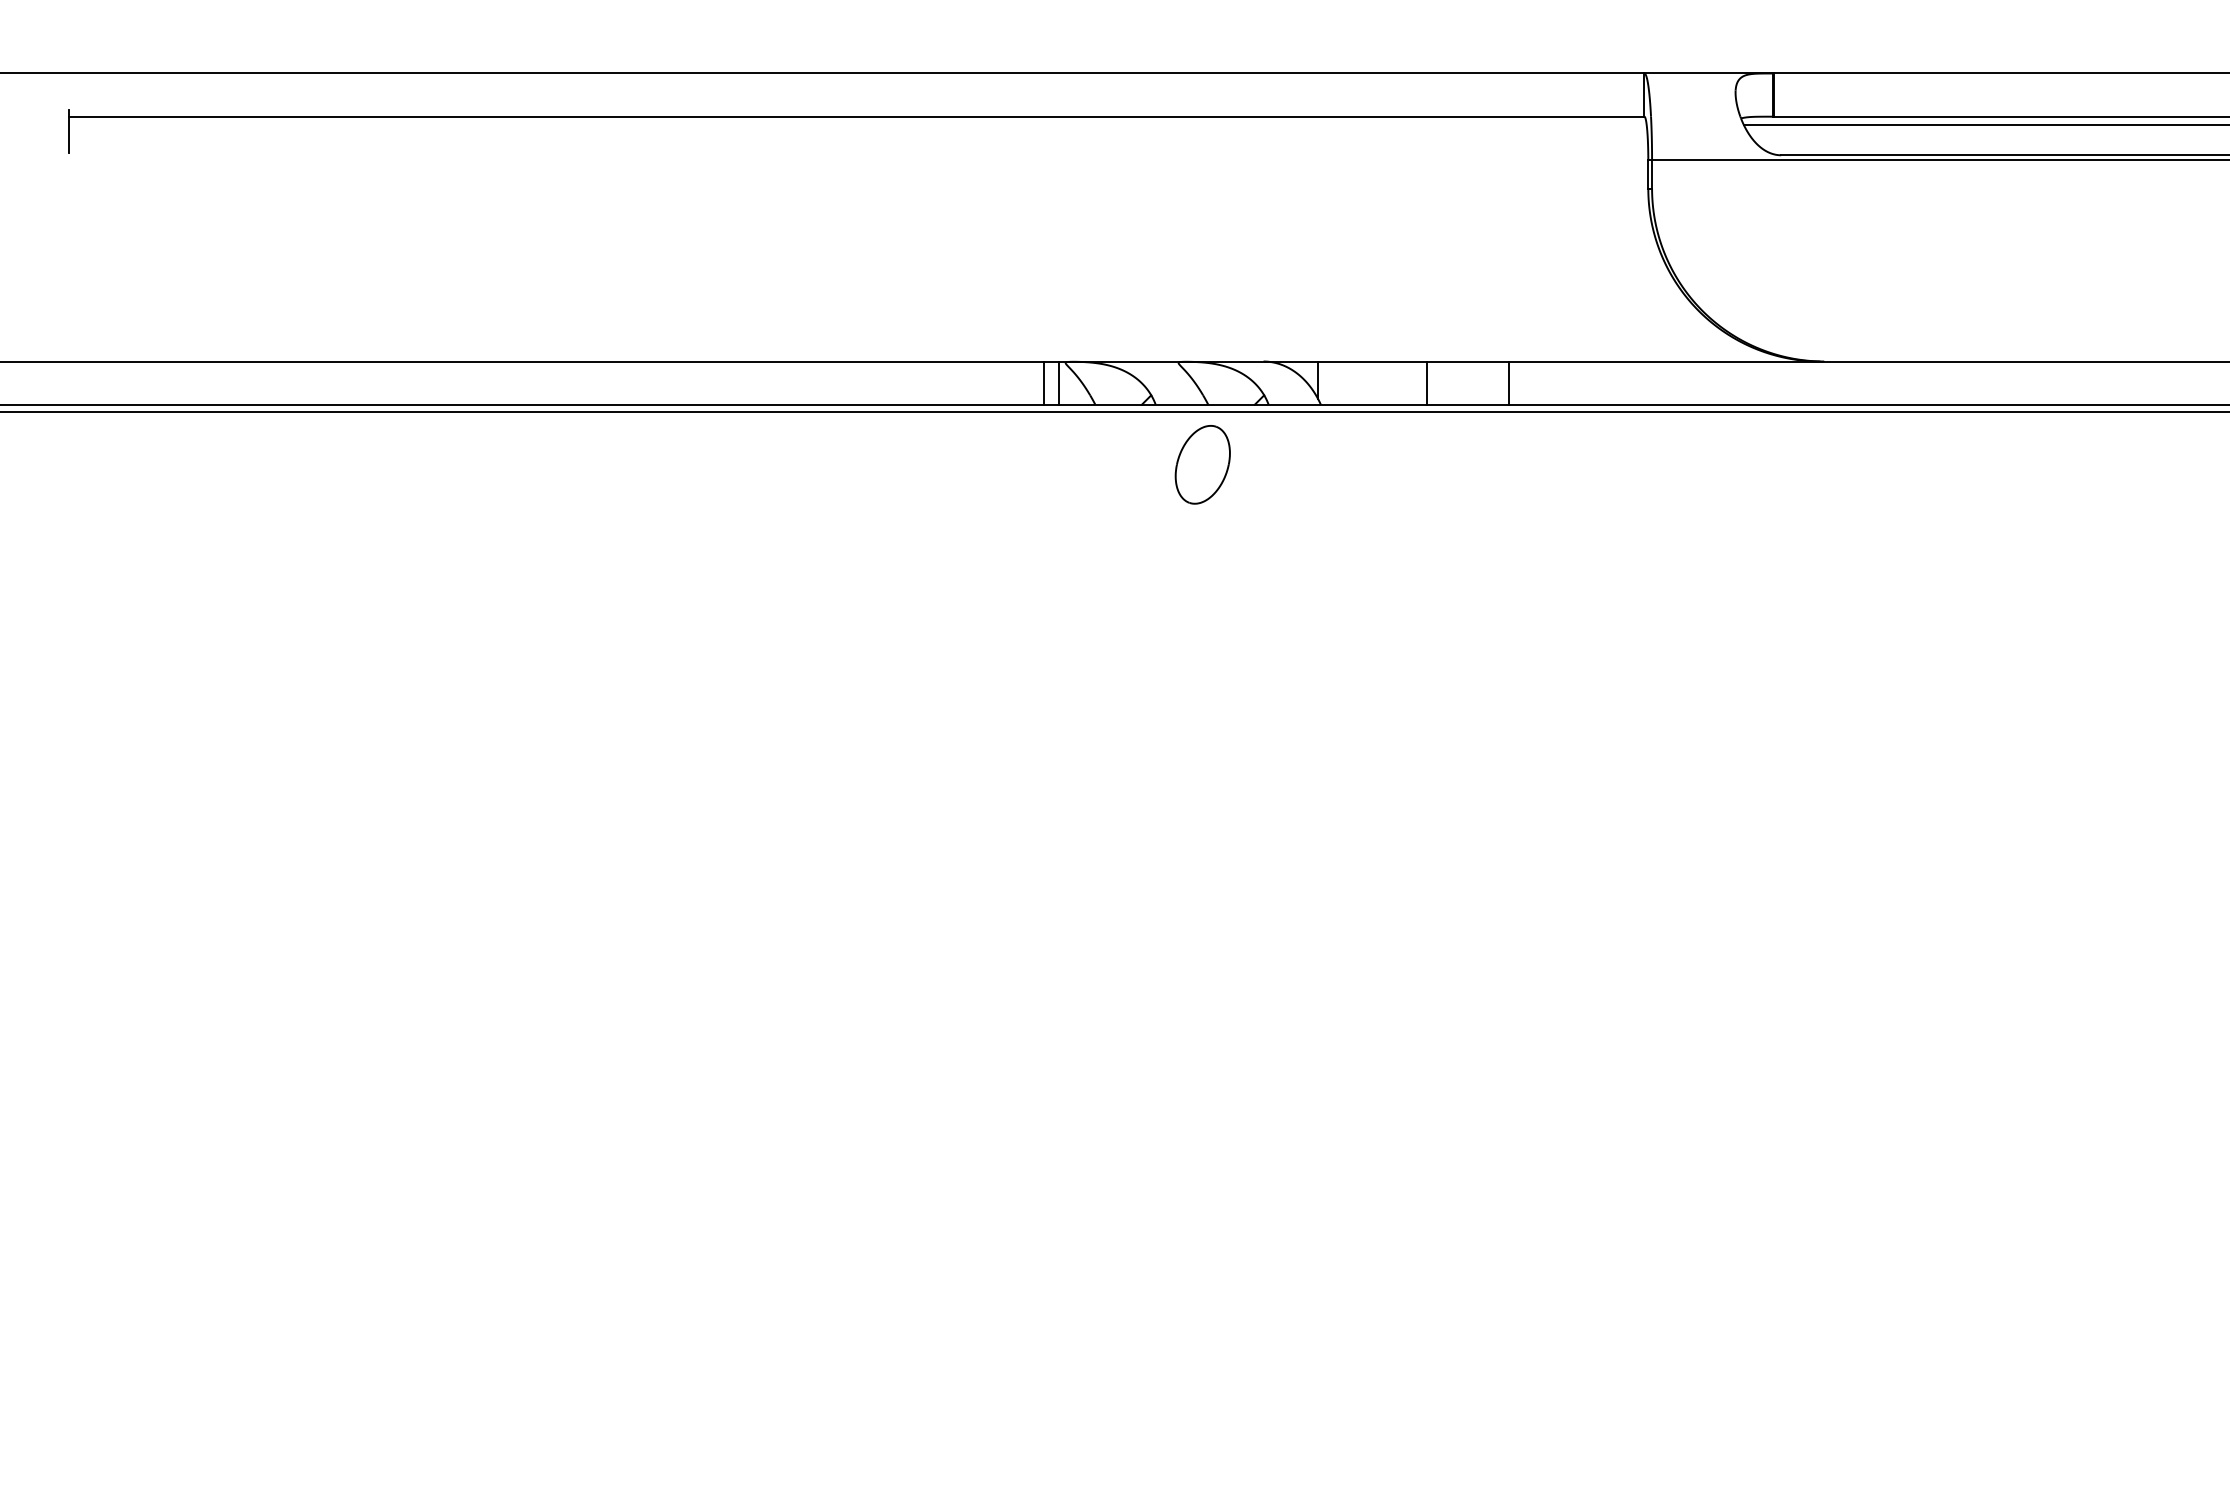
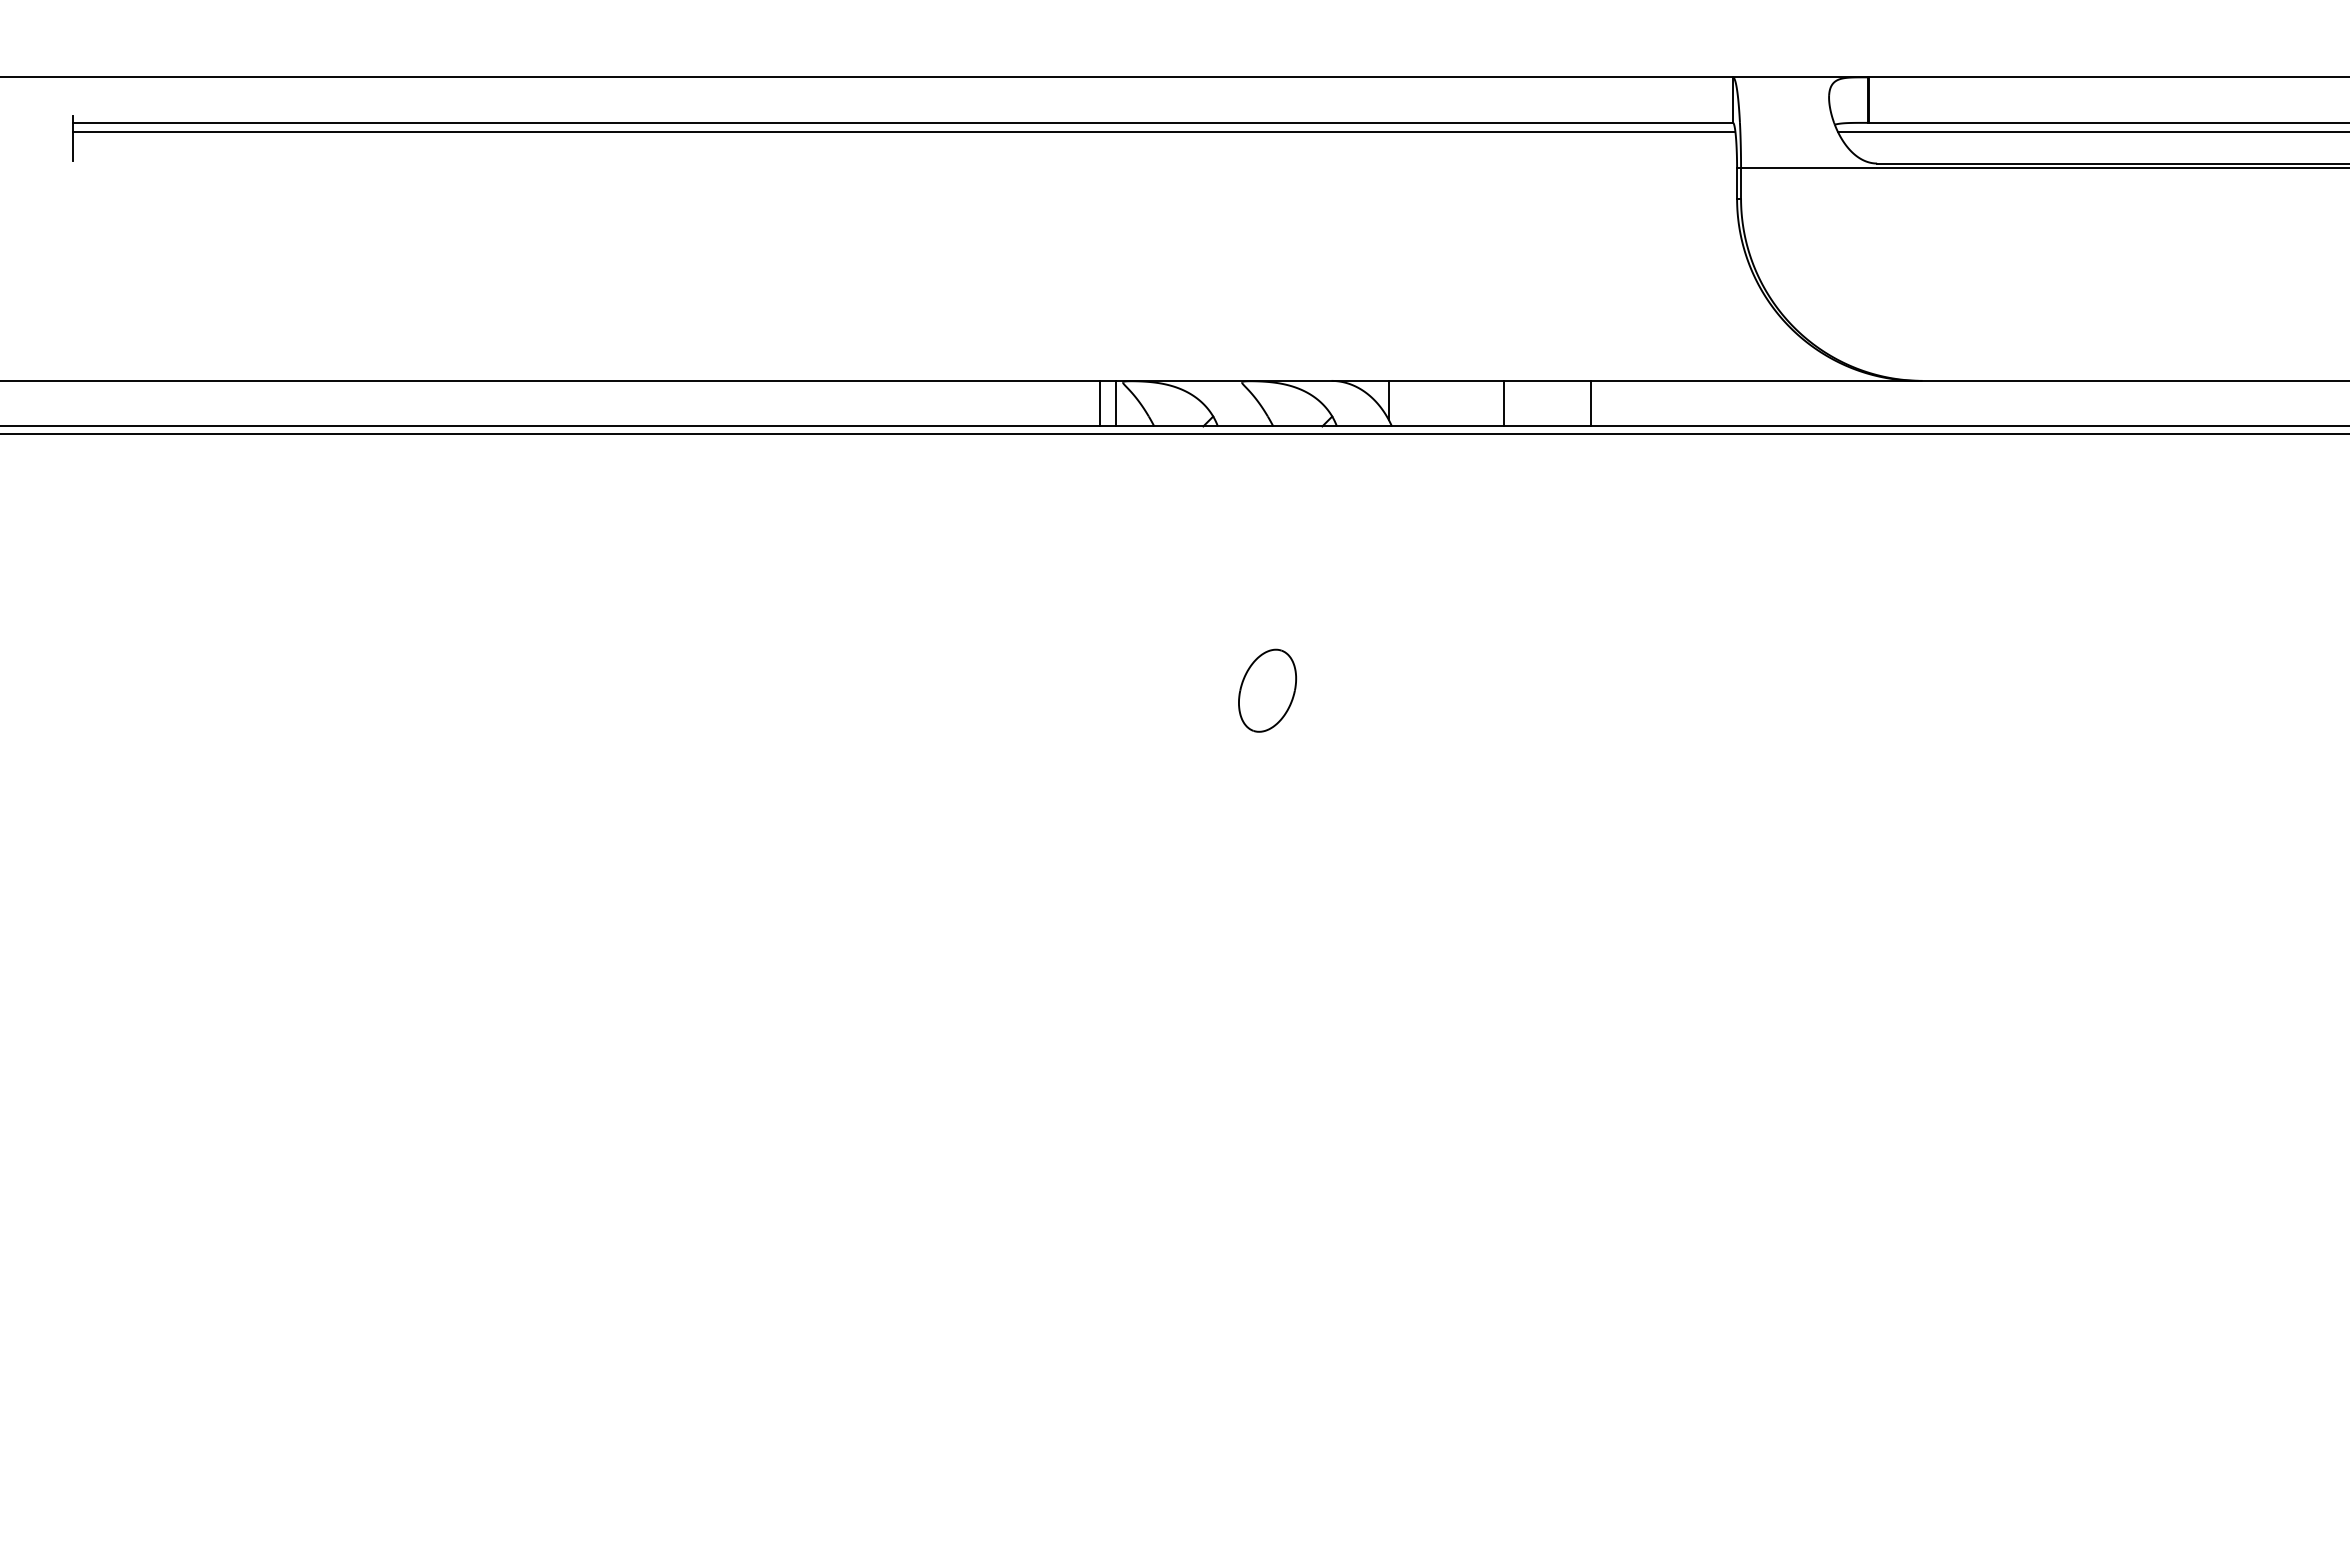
line: (857, 124) -> (903, 131), added
part: (1202, 464) -> (1267, 690), moved

